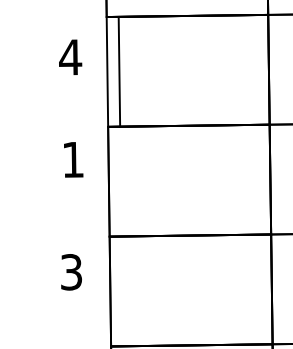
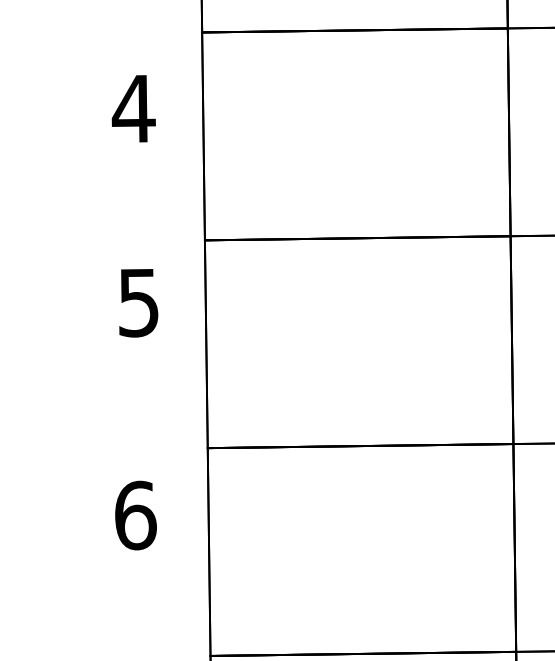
line: (119, 71) -> (203, 135), moved
text: (73, 160) -> (139, 304), 1 -> 5
text: (71, 271) -> (135, 514), 3 -> 6

